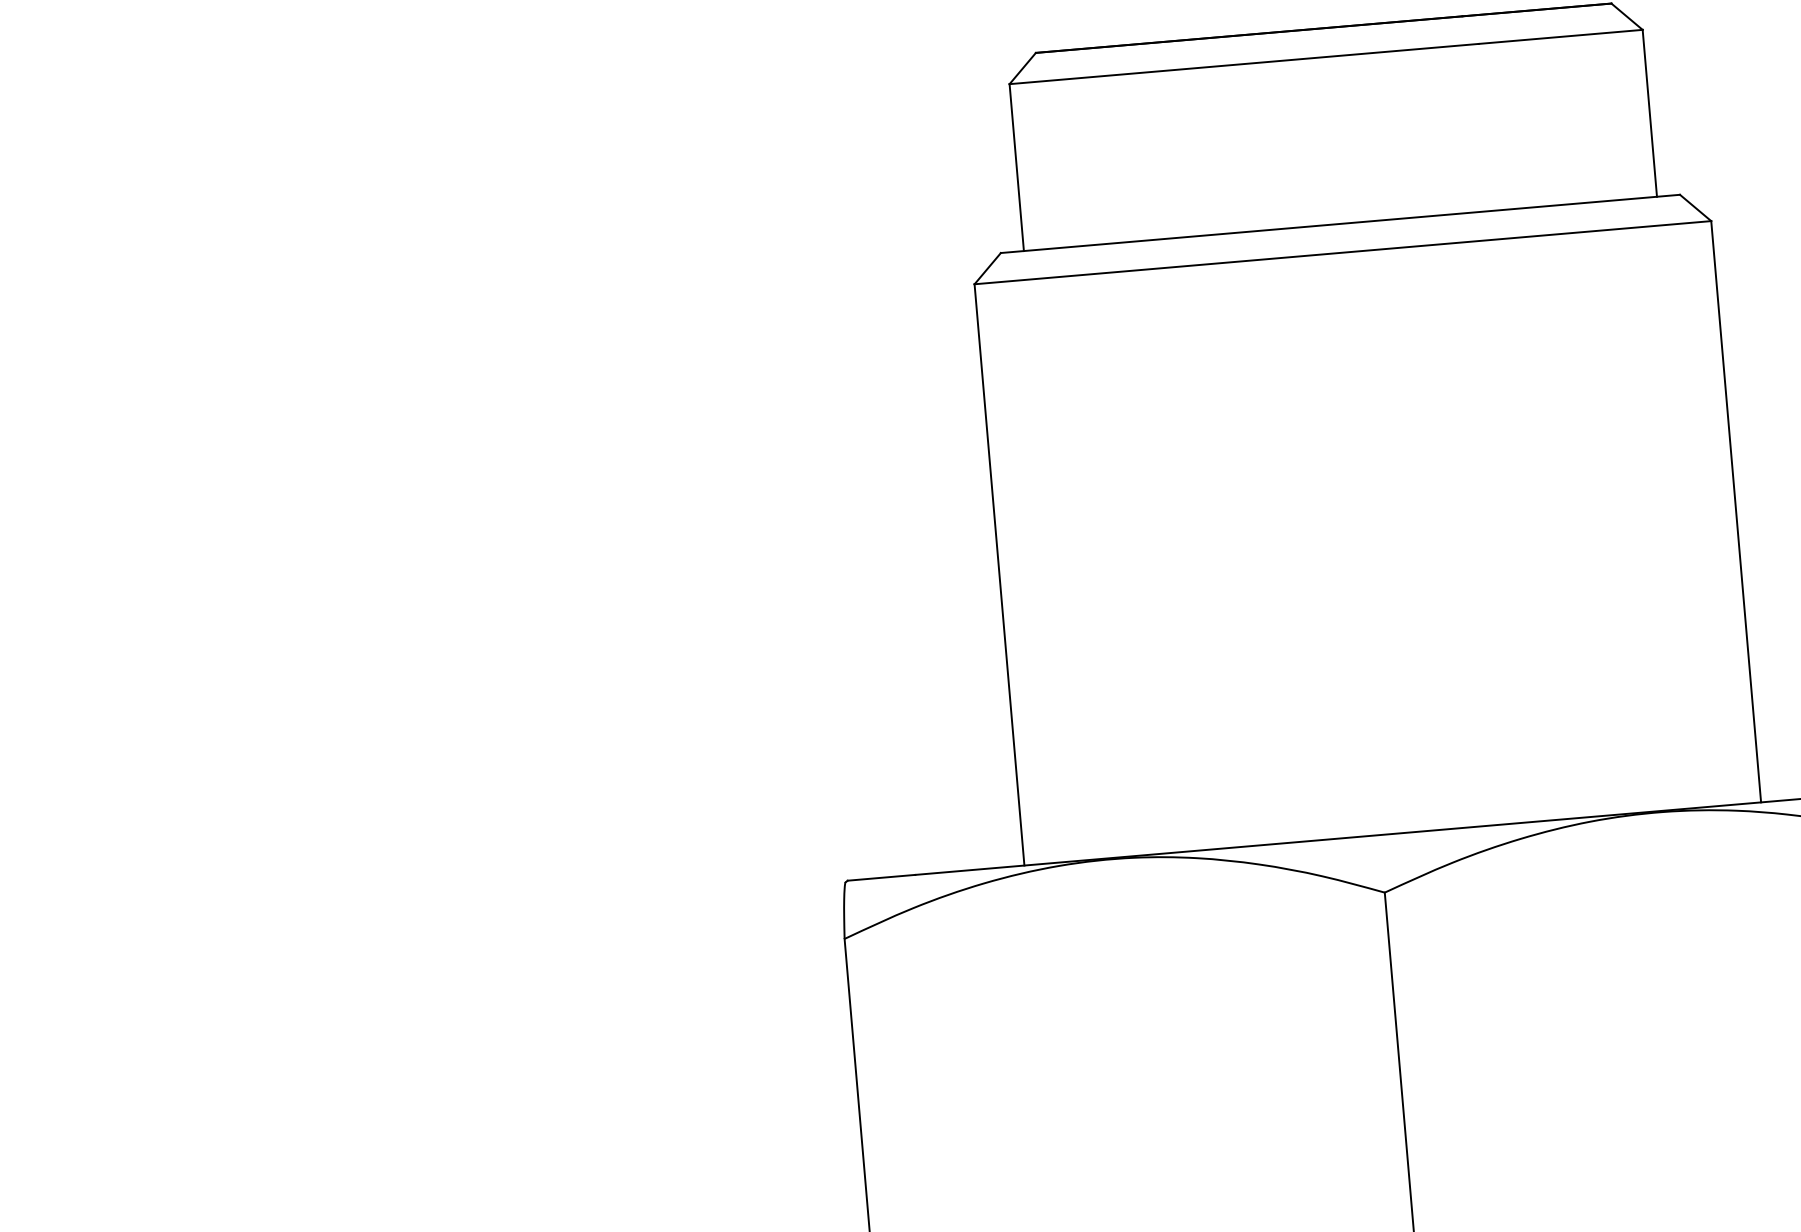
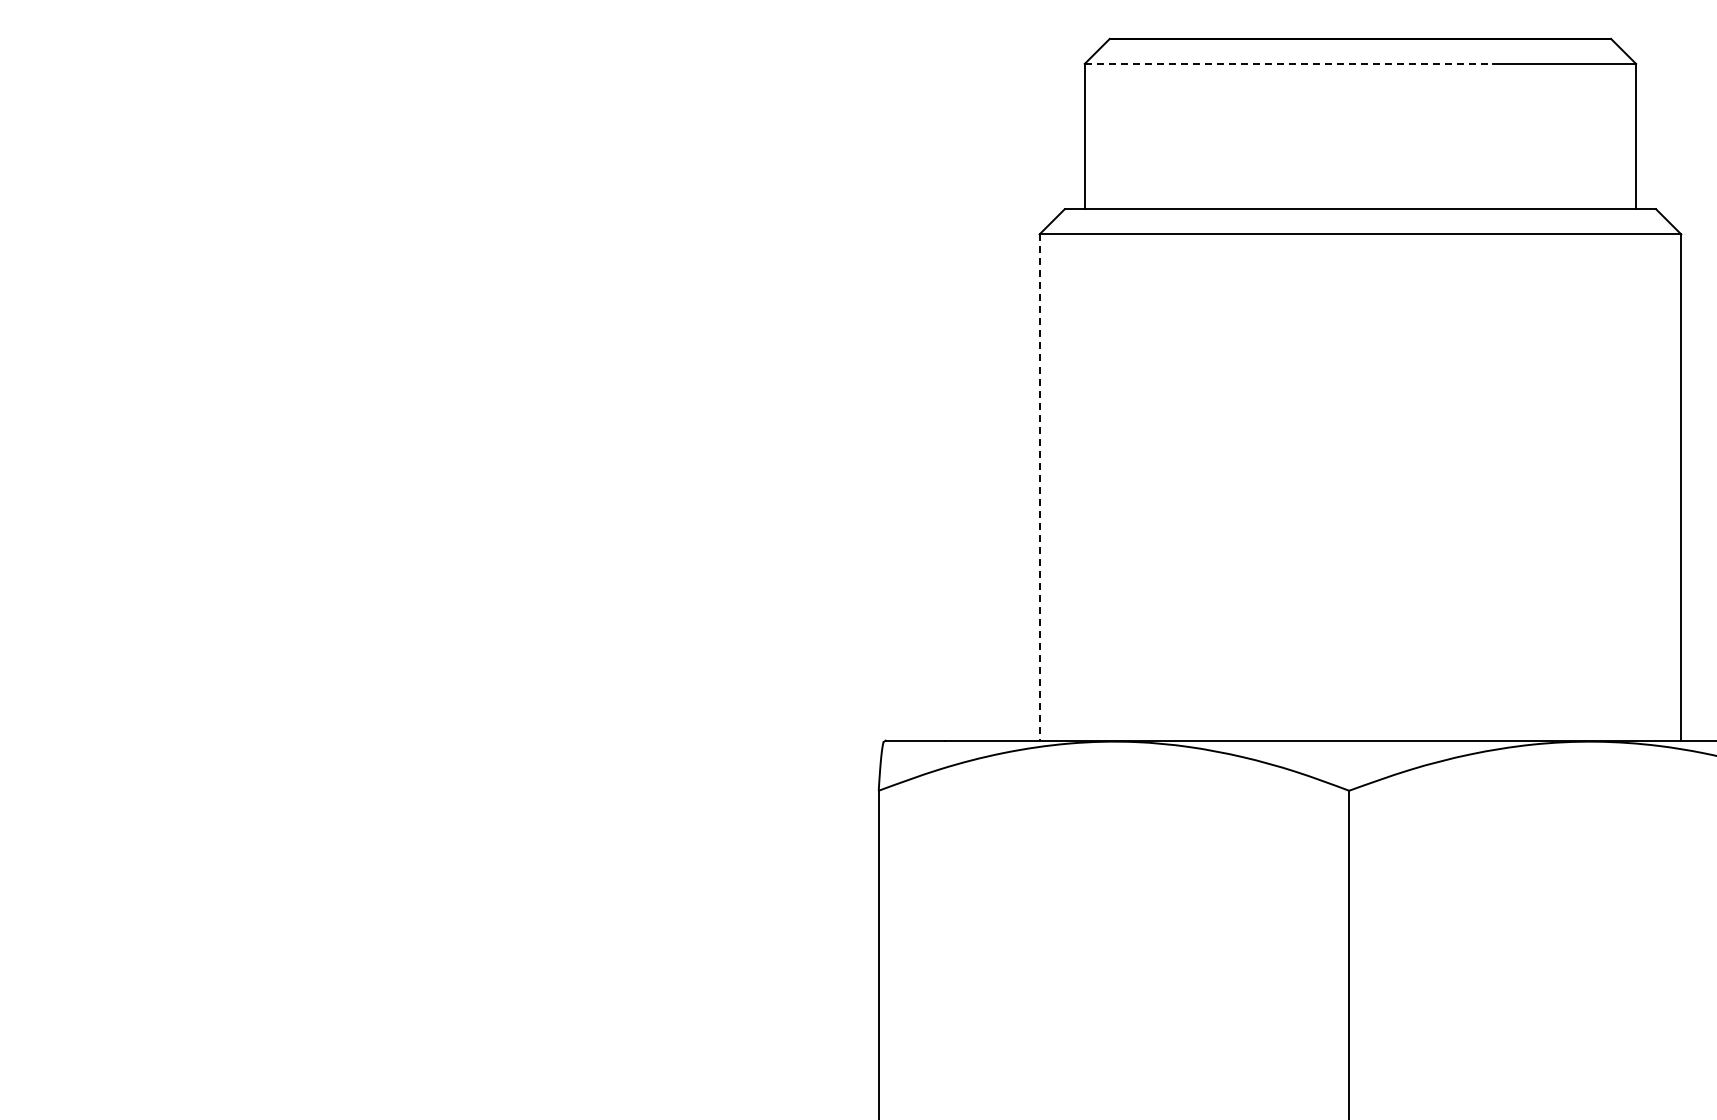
line: (1244, 63) -> (1289, 63), solid -> dashed
line: (999, 576) -> (1039, 488), solid -> dashed

